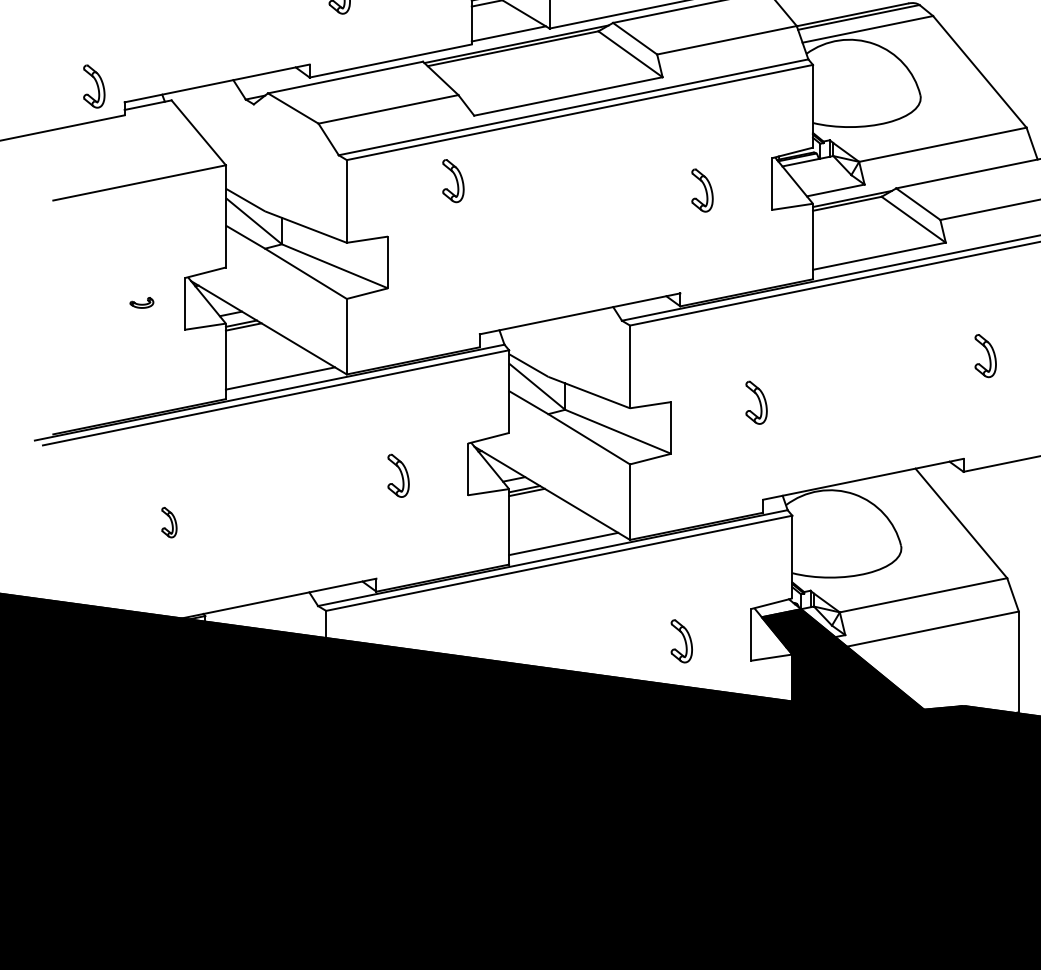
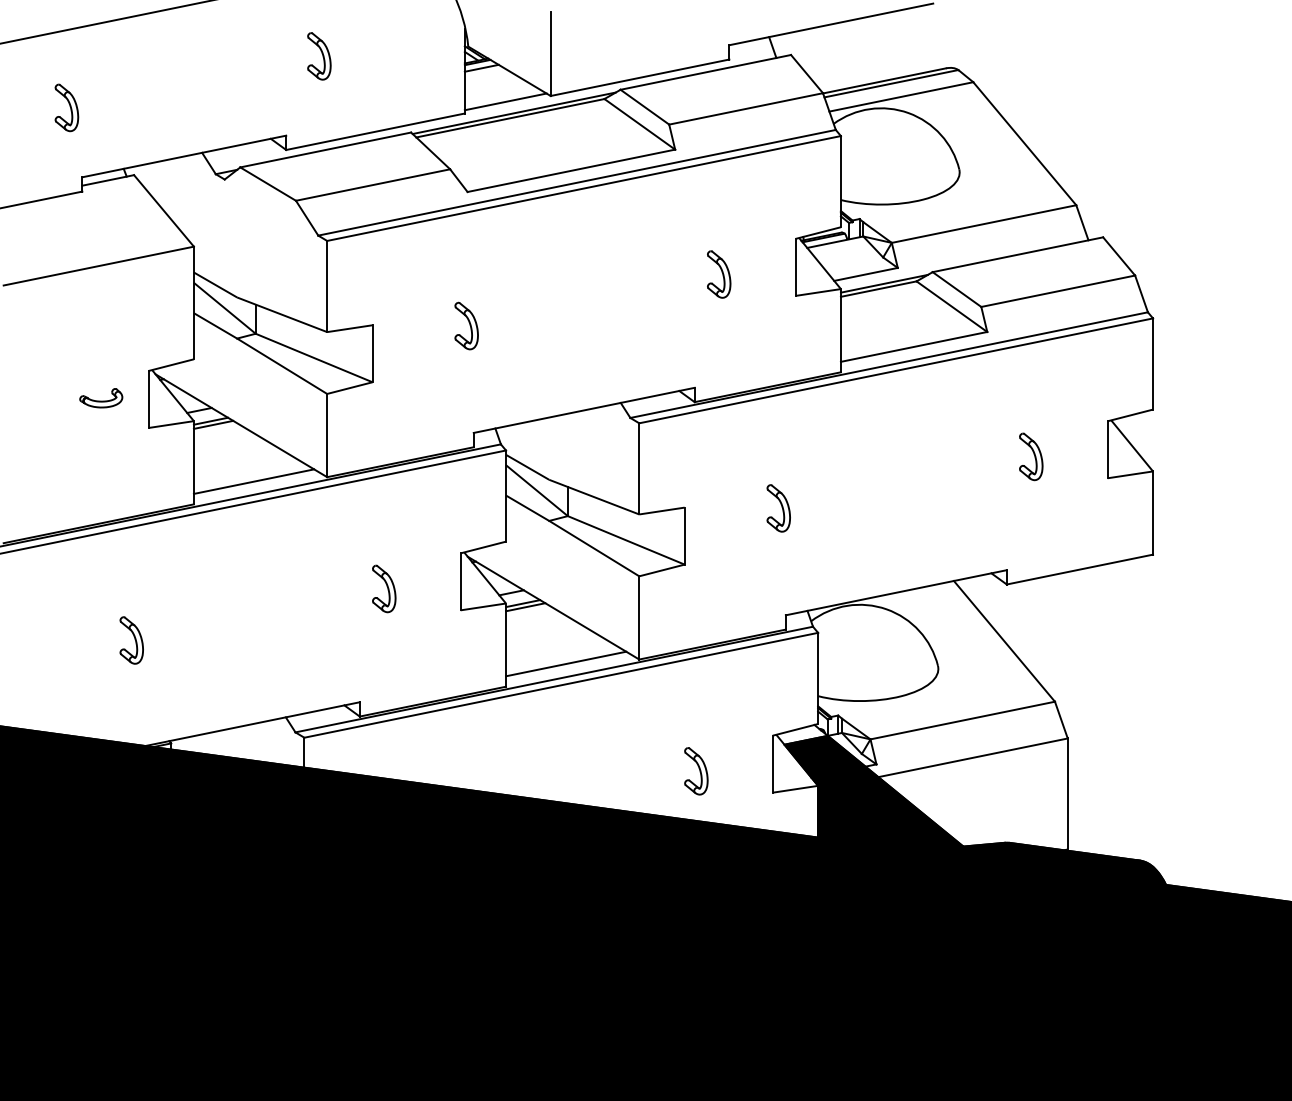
part: (93, 86) -> (66, 107), moved
part: (453, 180) -> (466, 325), moved
part: (142, 303) -> (101, 398), size x1.67
part: (169, 522) -> (131, 640), size x1.43

